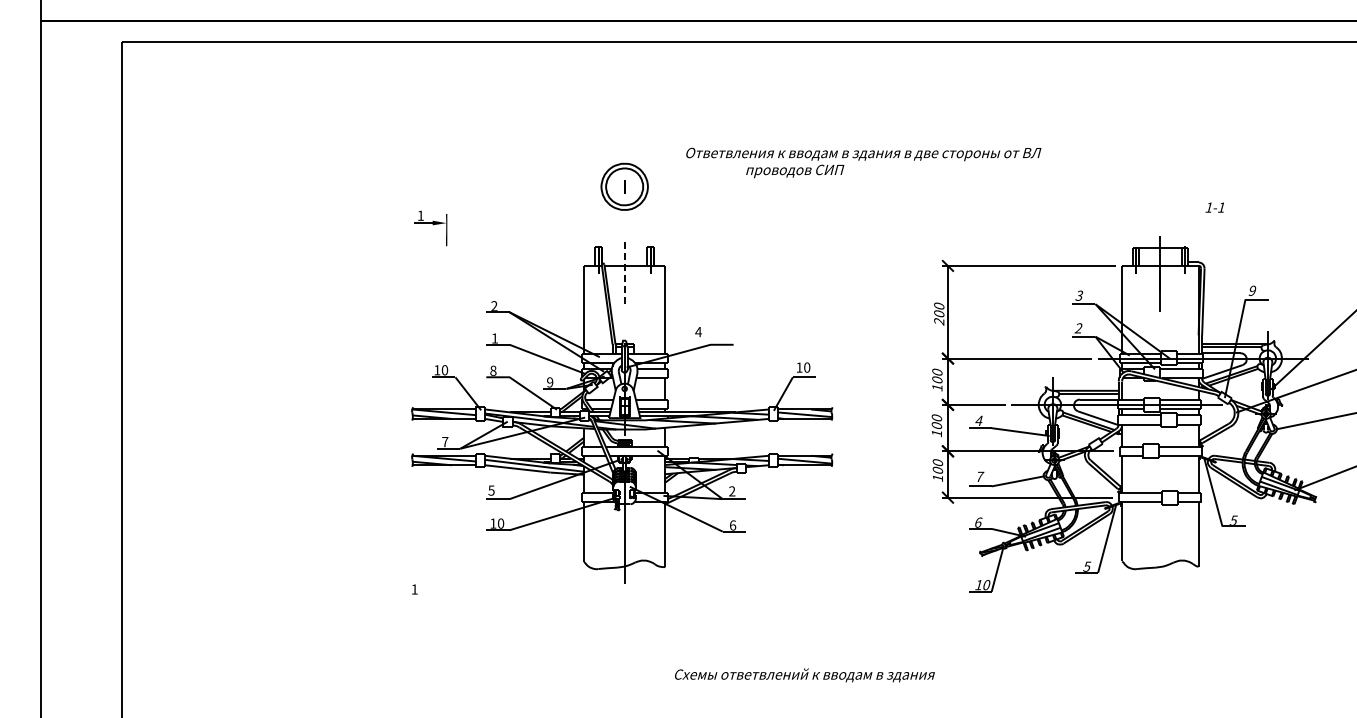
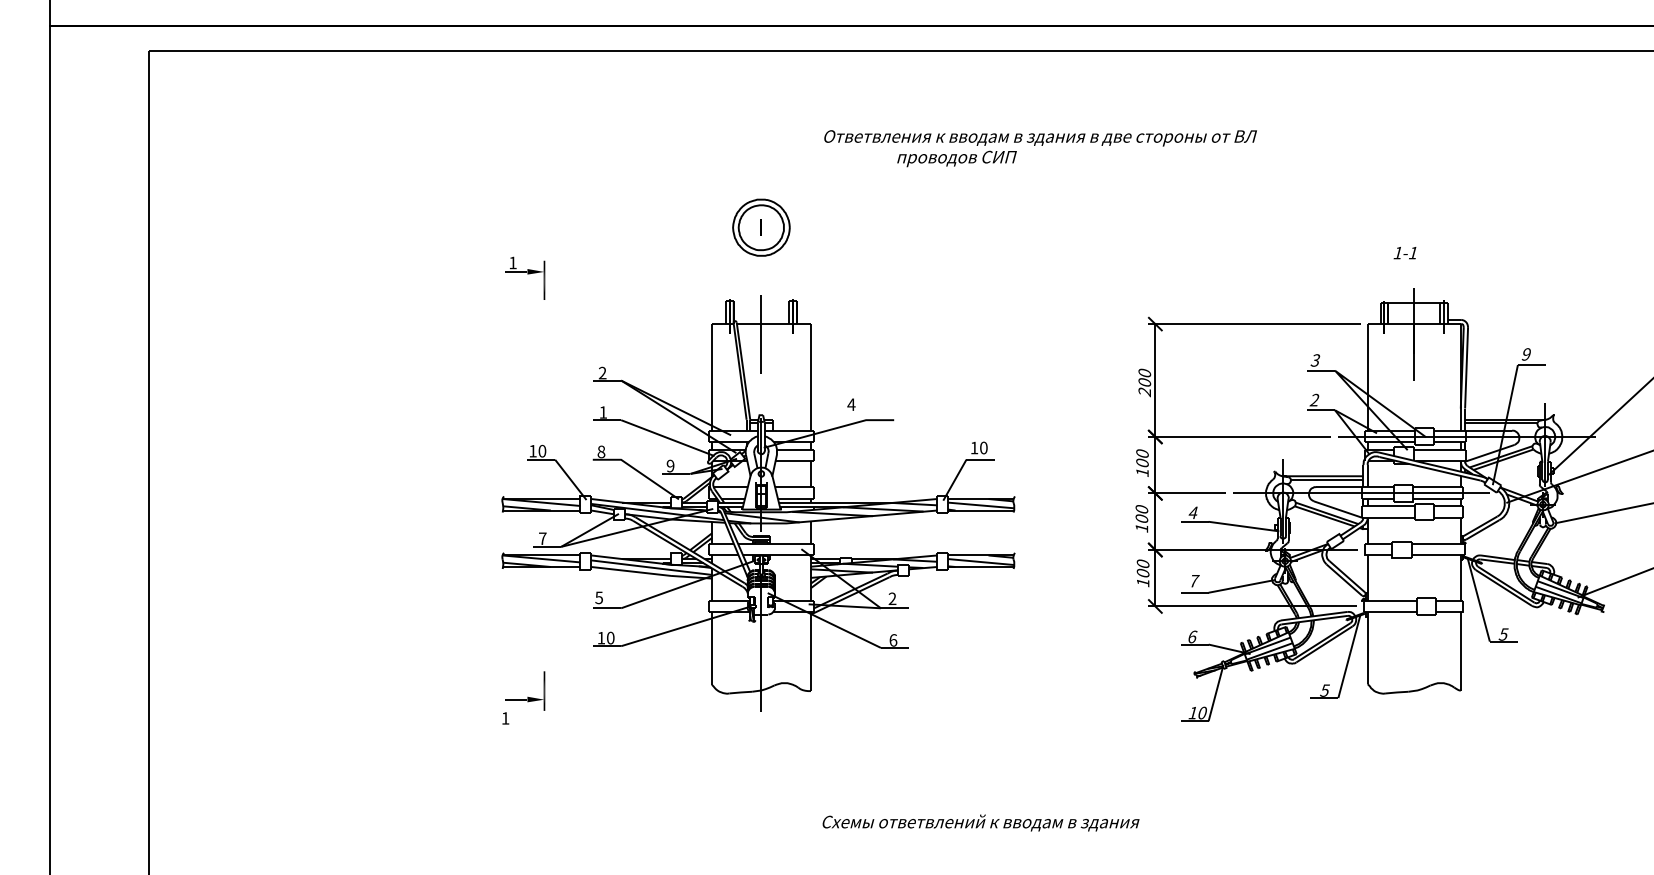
text: (863, 162) -> (1040, 148), moved
text: (1214, 207) -> (1404, 252), moved
line: (624, 274) -> (761, 334), dashed -> solid
part: (430, 566) -> (524, 690), added

